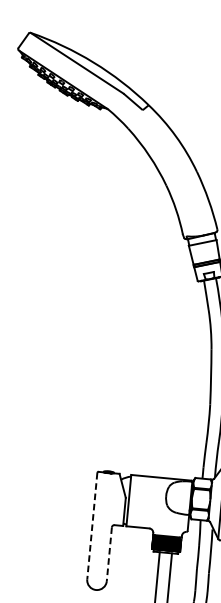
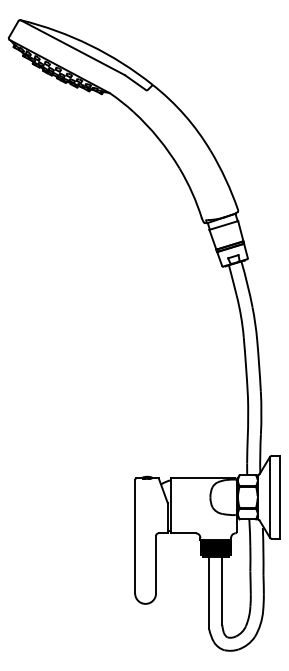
line: (92, 526) -> (135, 536), dashed -> solid
line: (109, 554) -> (156, 564), dashed -> solid

